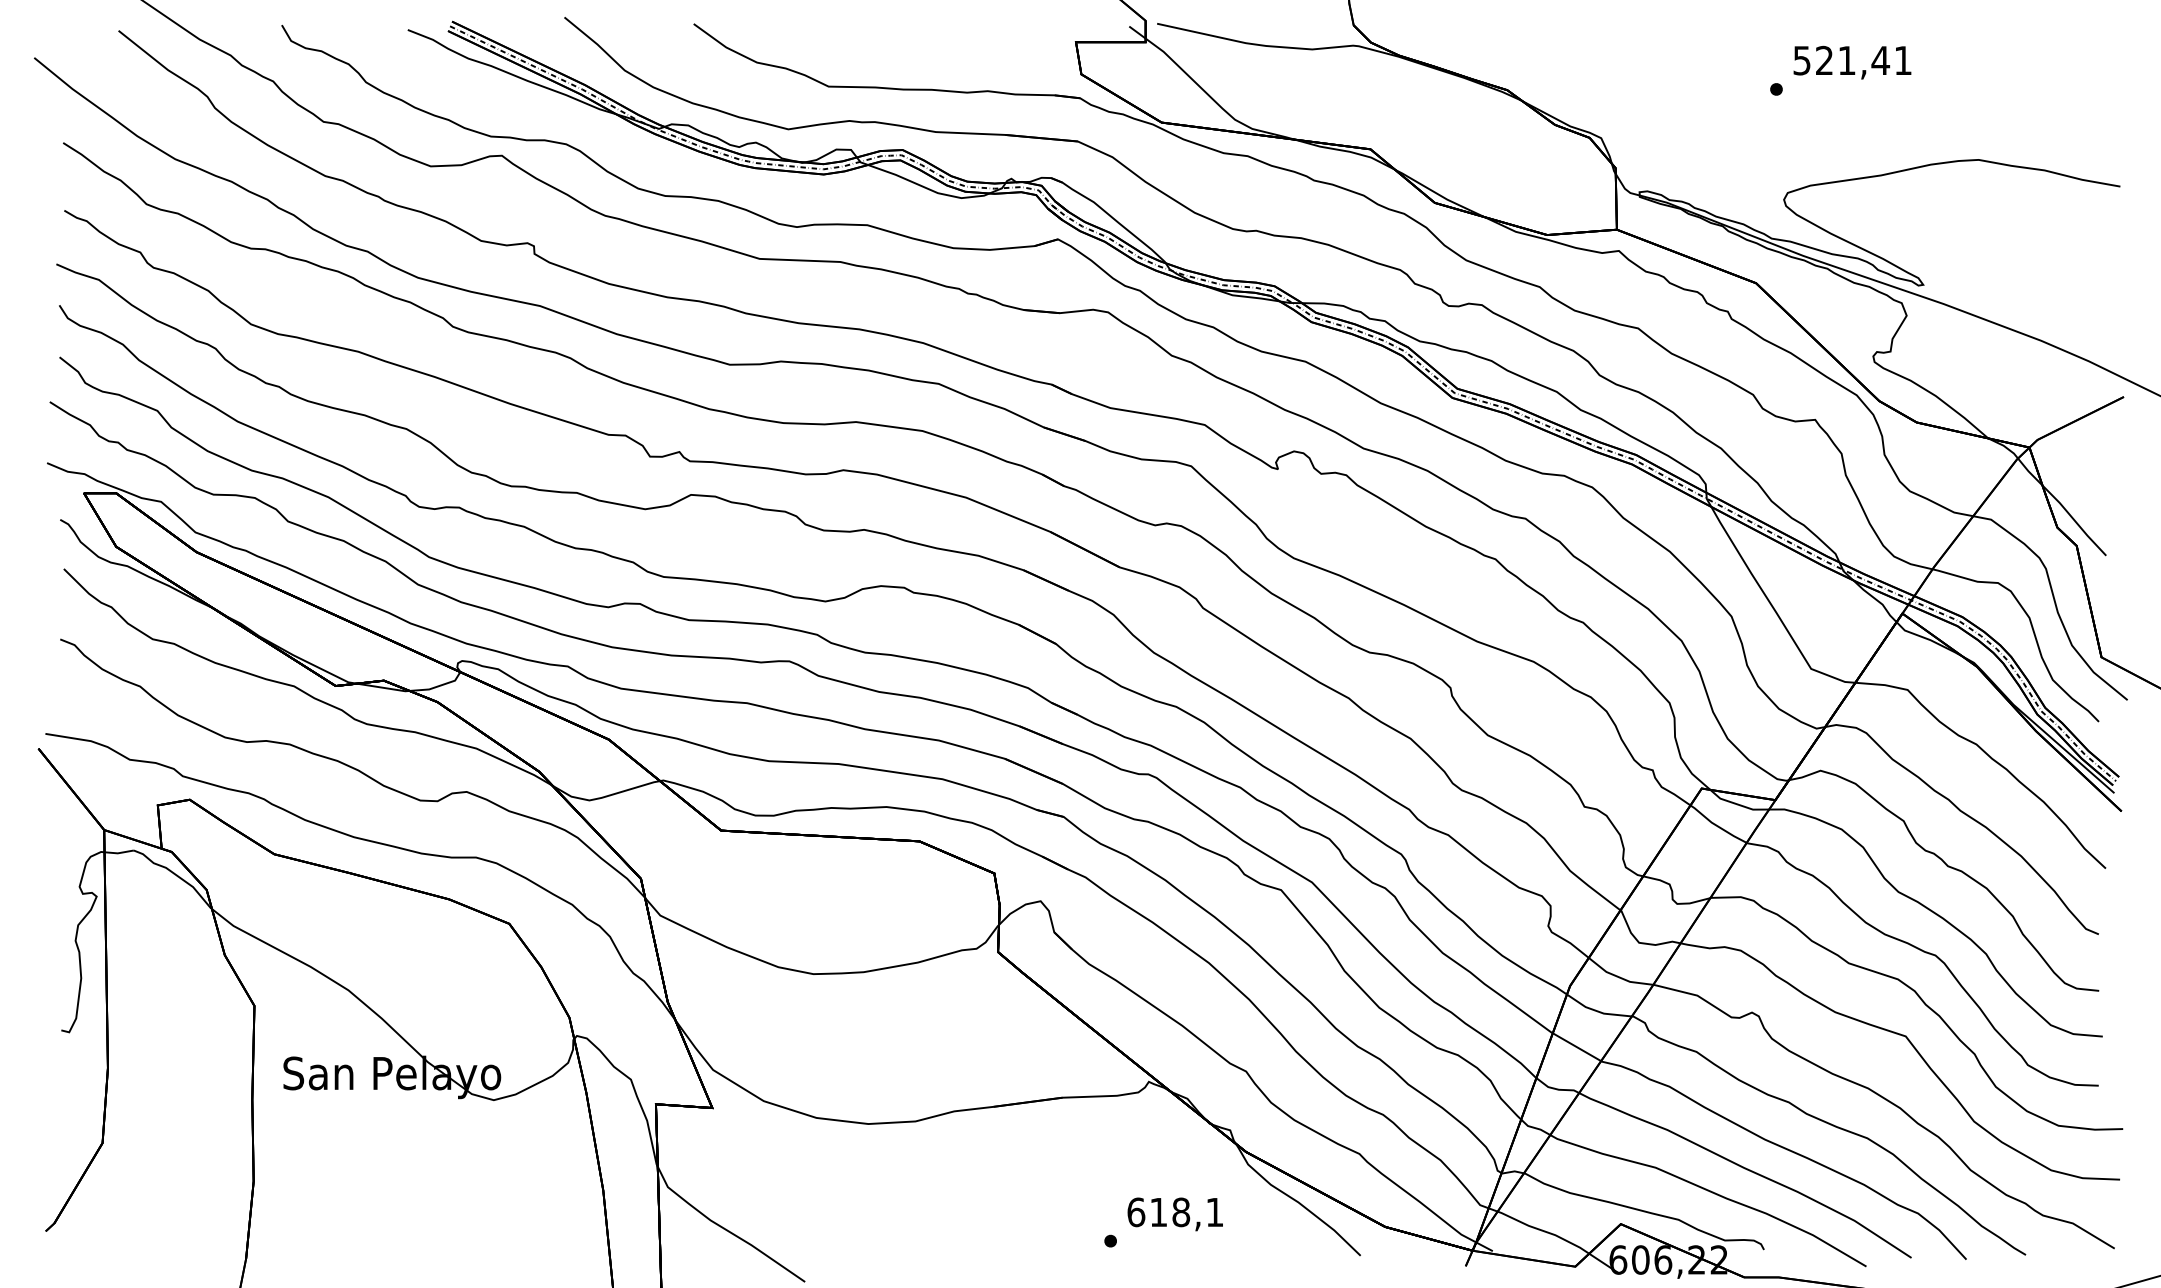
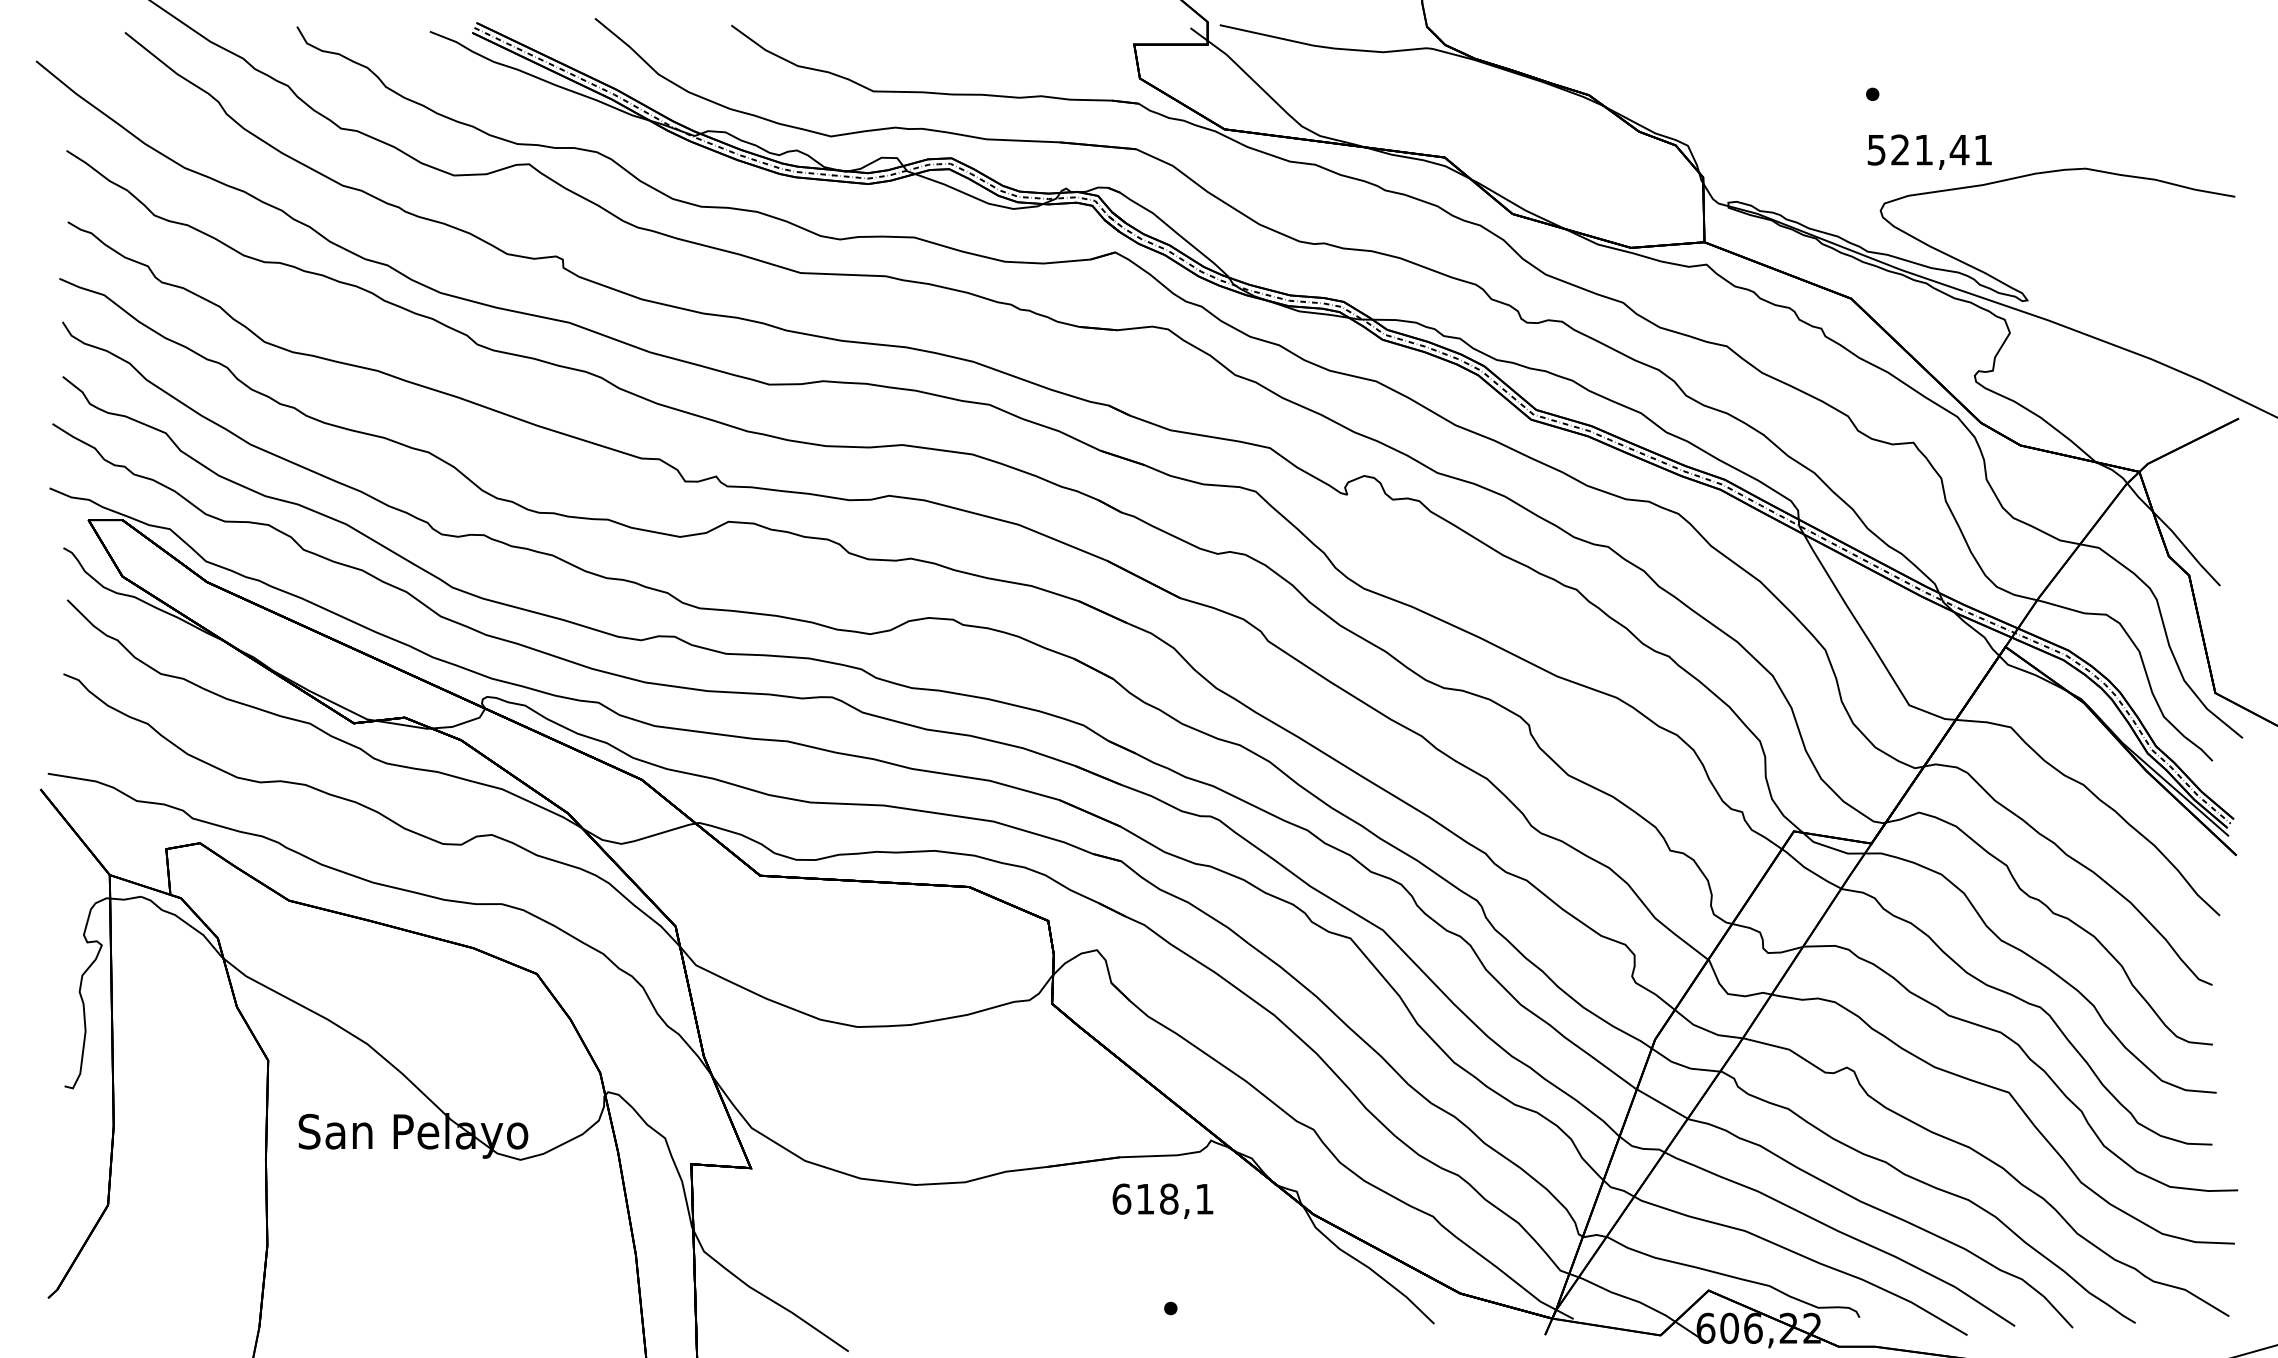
text: (1852, 62) -> (1929, 151), moved
text: (1174, 1213) -> (1162, 1200), moved

